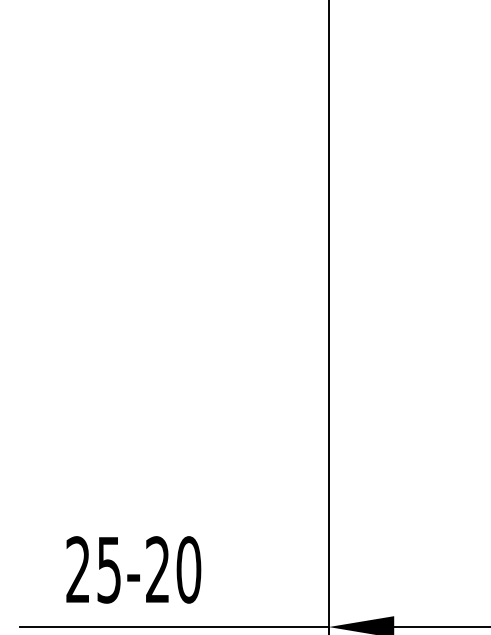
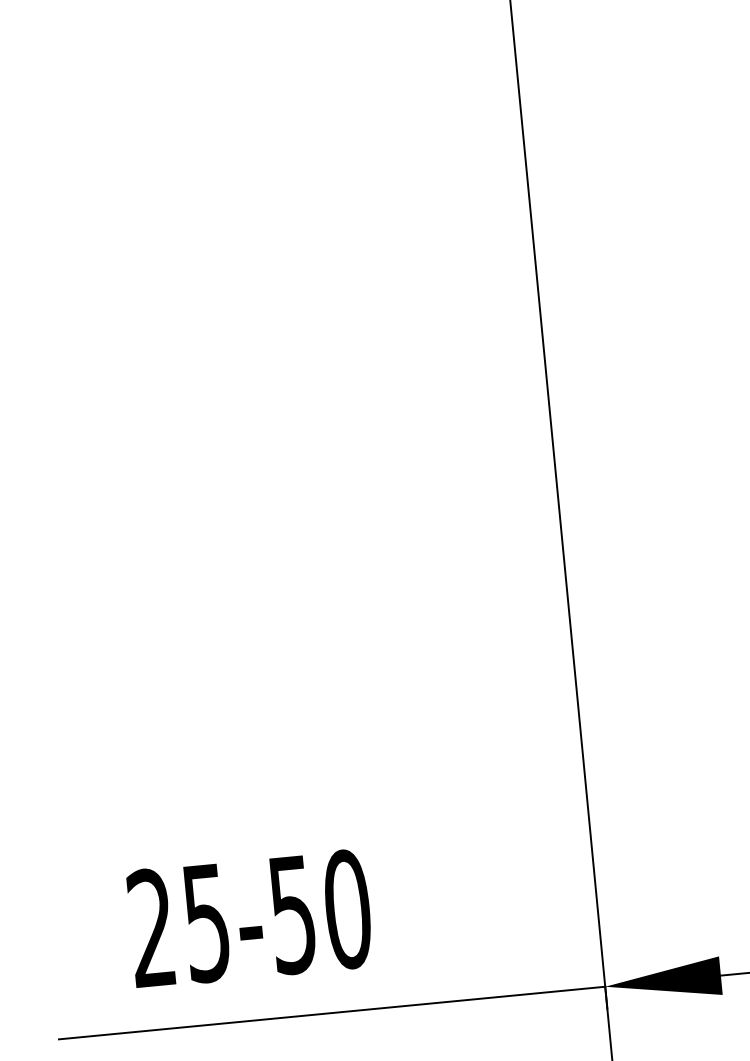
text: (157, 569) -> (292, 914), 25-20 -> 25-50

